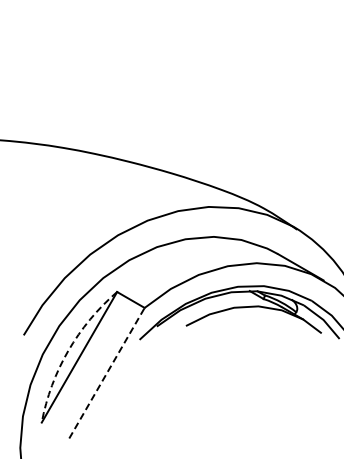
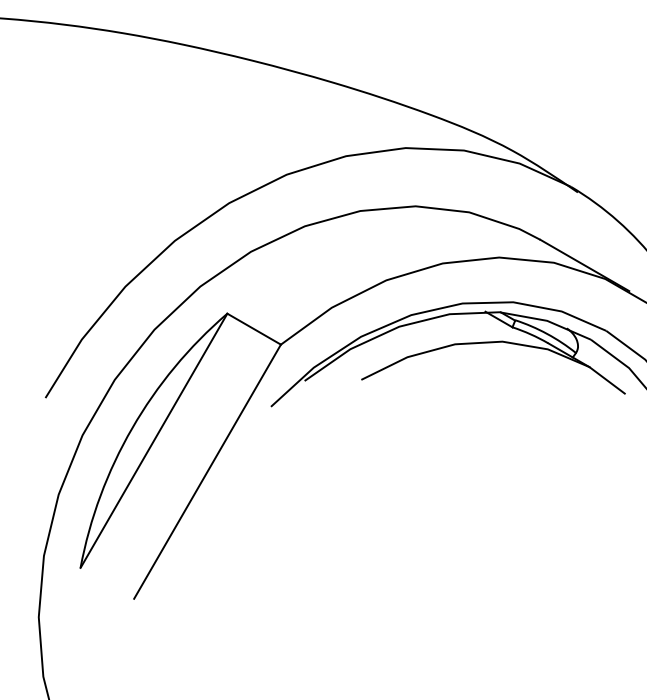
arc: (68, 350) -> (132, 427), dashed -> solid
line: (107, 372) -> (208, 470), dashed -> solid

